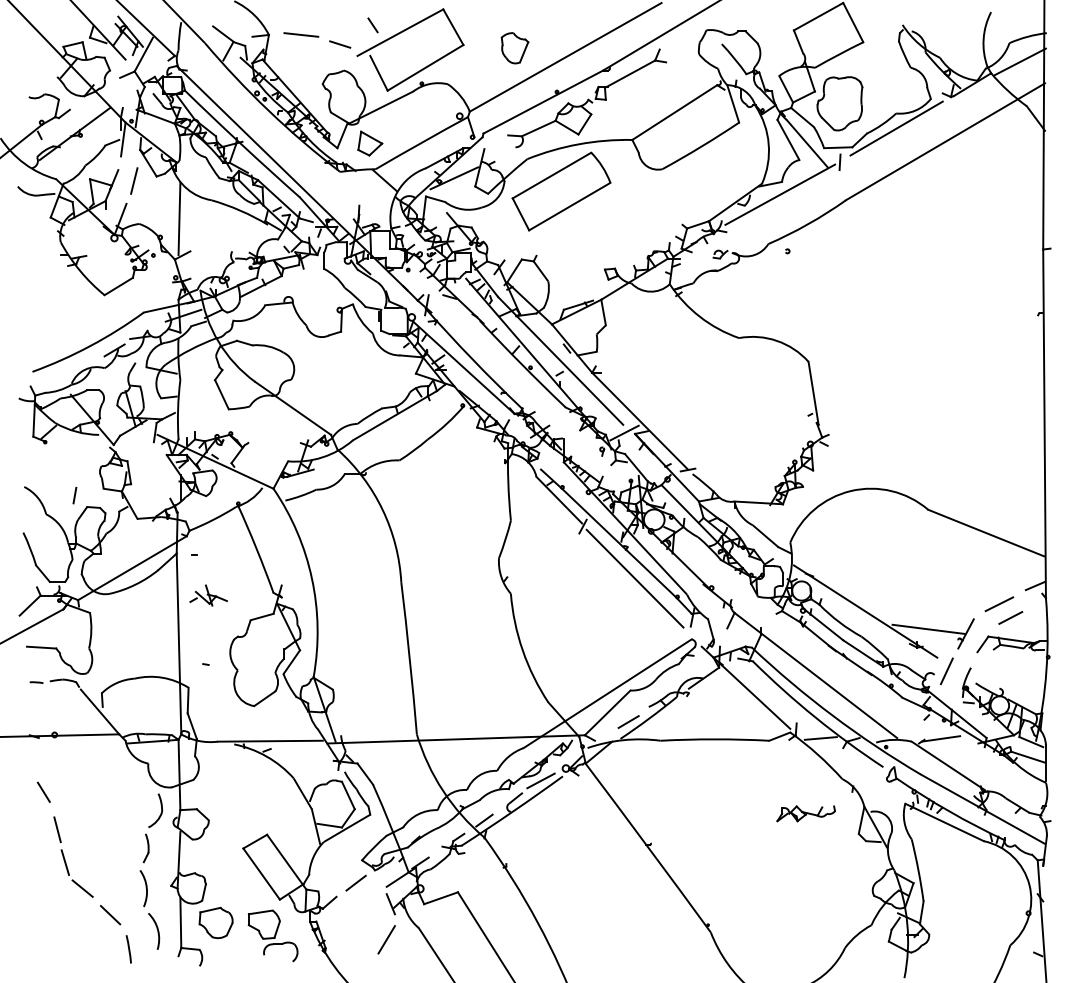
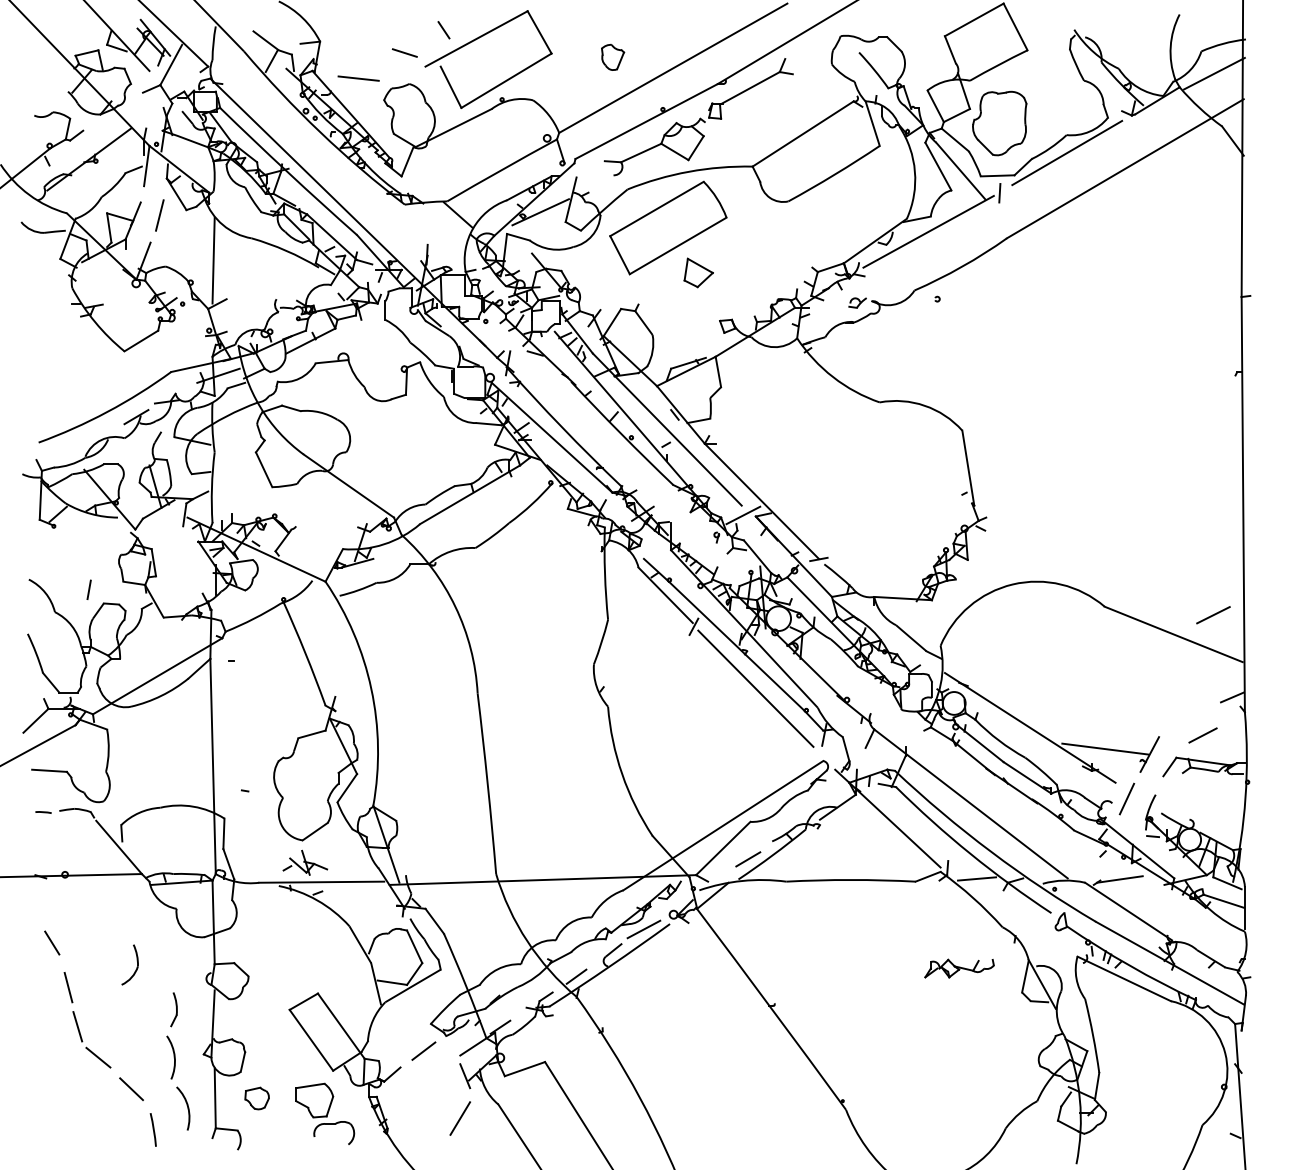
line: (301, 34) -> (358, 78), moved
part: (514, 48) -> (612, 57), size x0.7
part: (370, 143) -> (698, 272), moved
part: (208, 595) -> (305, 862), moved
line: (999, 604) -> (1213, 615), moved
part: (160, 812) -> (136, 967), moved
part: (215, 922) -> (256, 1098), size x0.6

